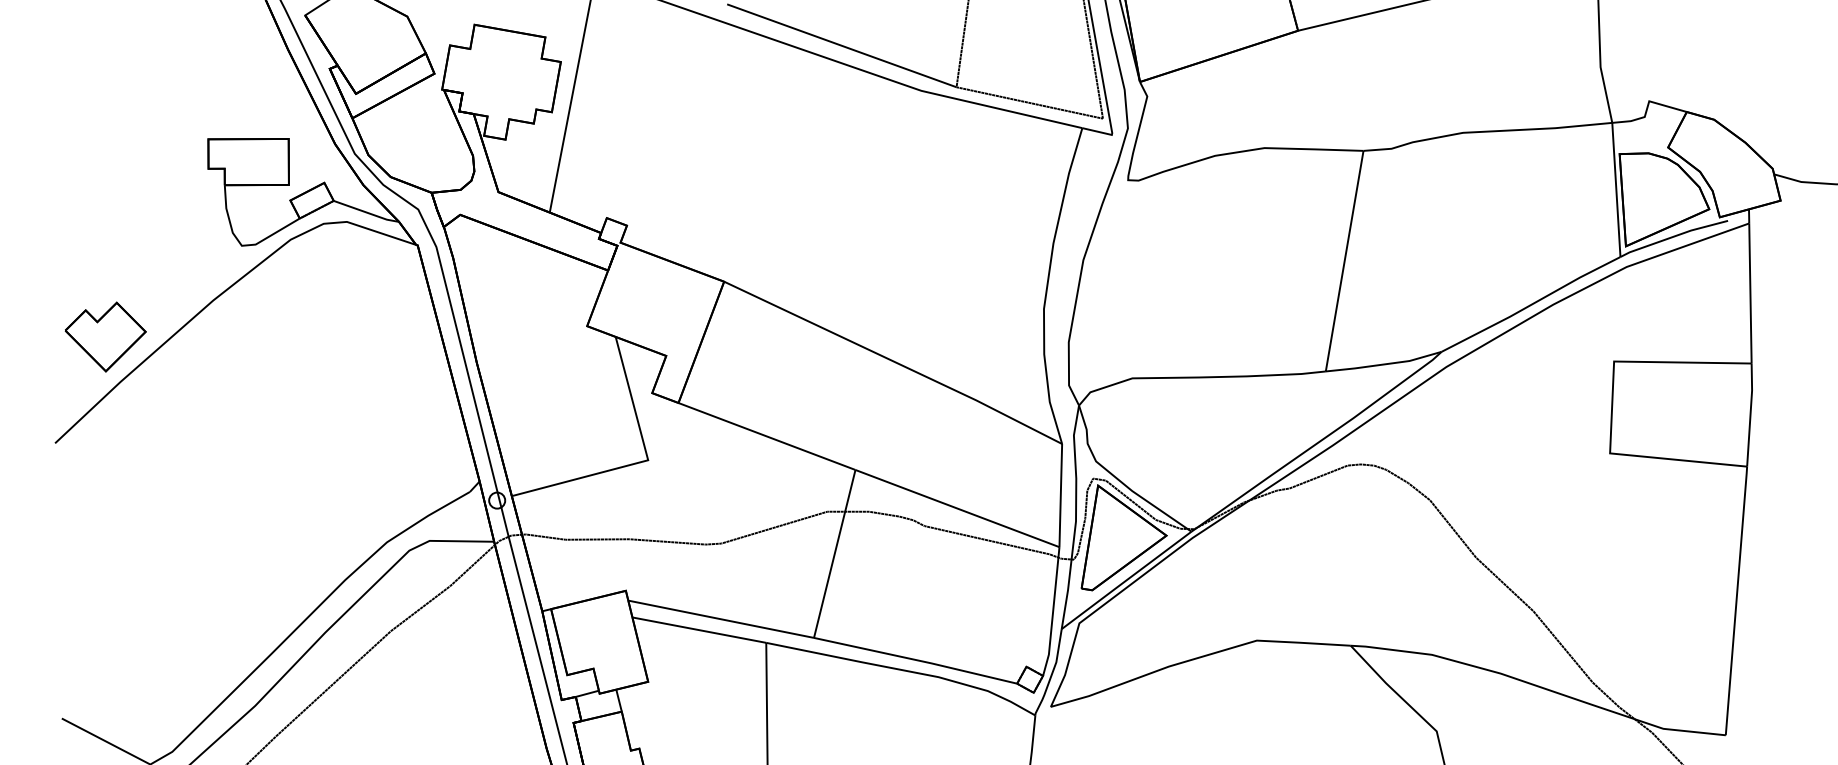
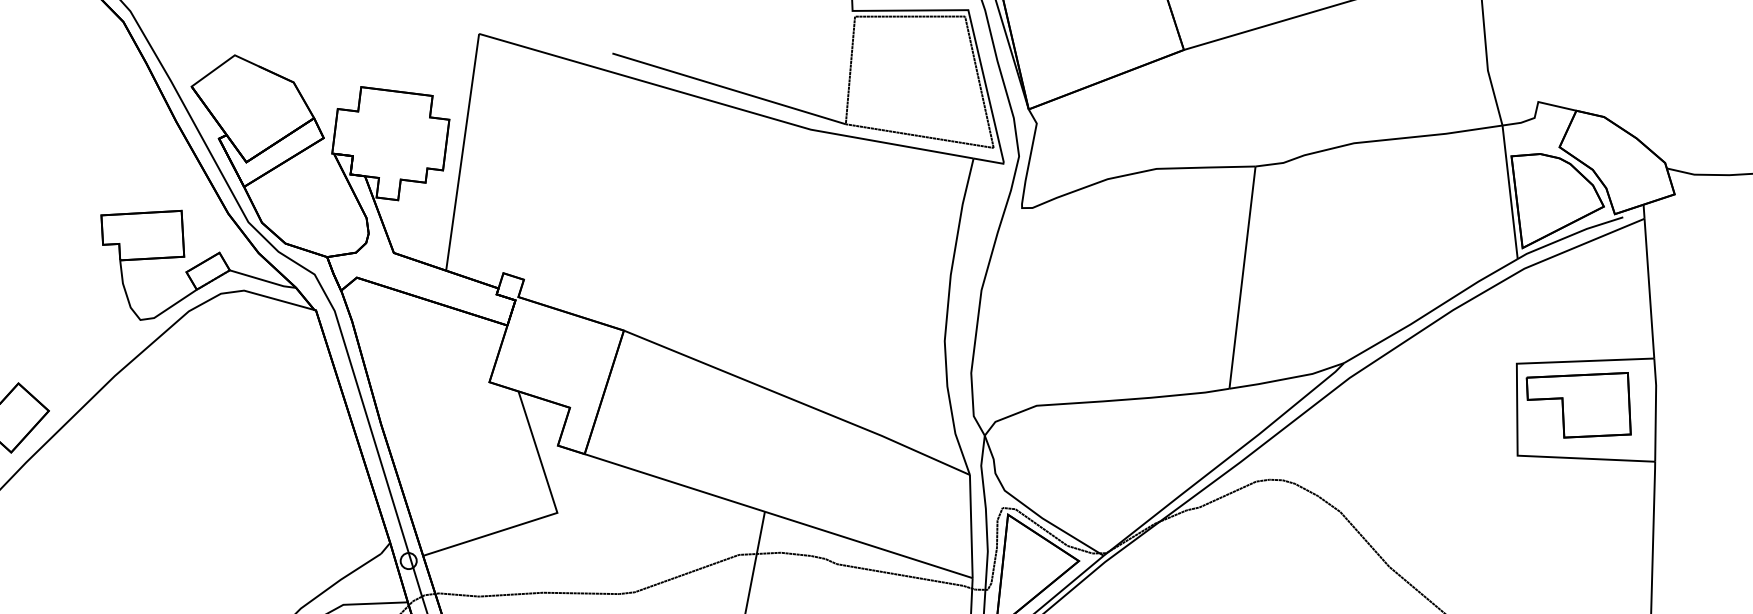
part: (1673, 407) -> (1578, 406), added

